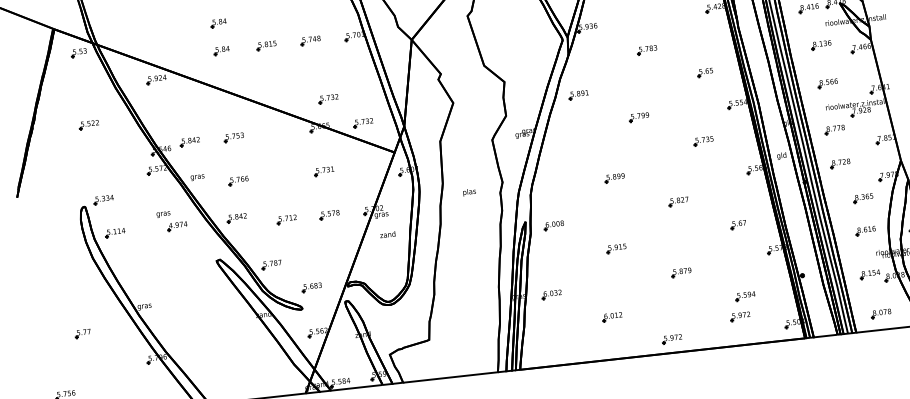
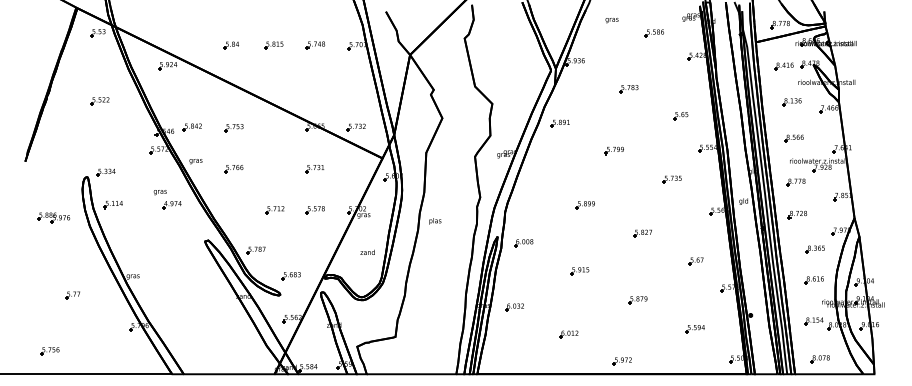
part: (217, 23) -> (230, 19), removed
part: (327, 98) -> (325, 101), removed
text: (469, 192) -> (435, 221), moved
part: (235, 218) -> (227, 203), removed
text: (387, 233) -> (367, 251), moved
part: (53, 253) -> (53, 217), added
part: (739, 316) -> (687, 347), removed

